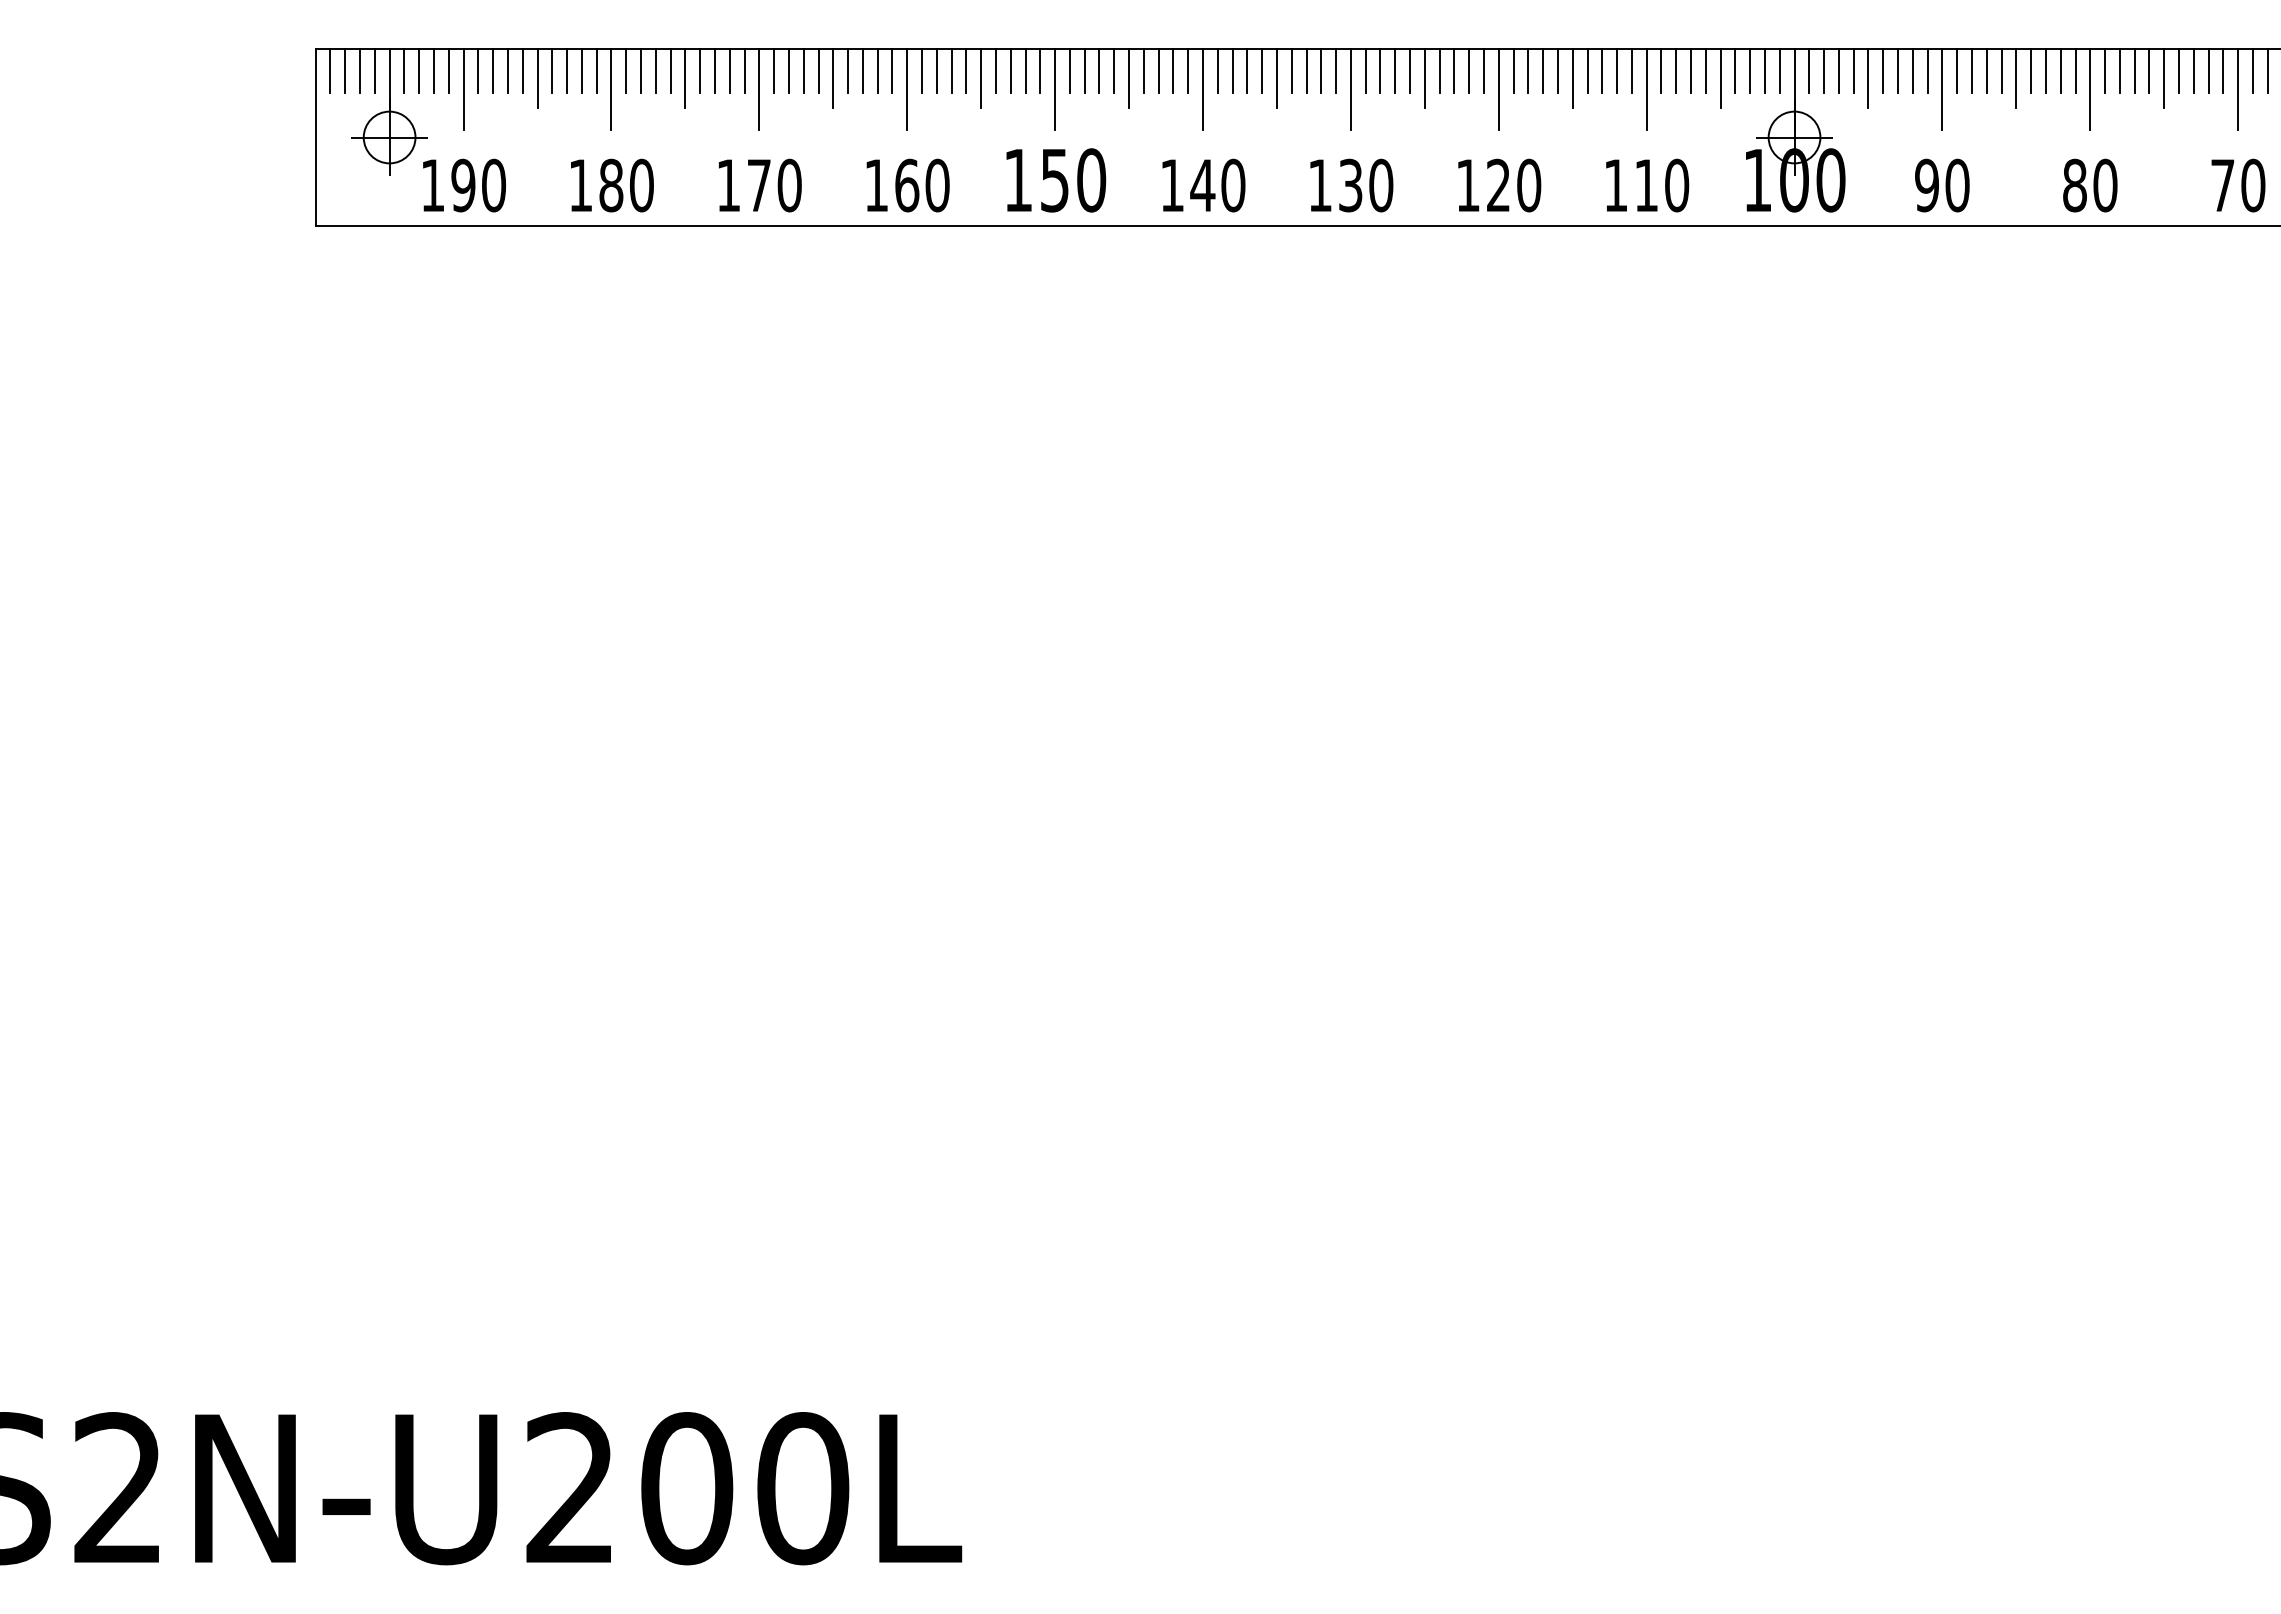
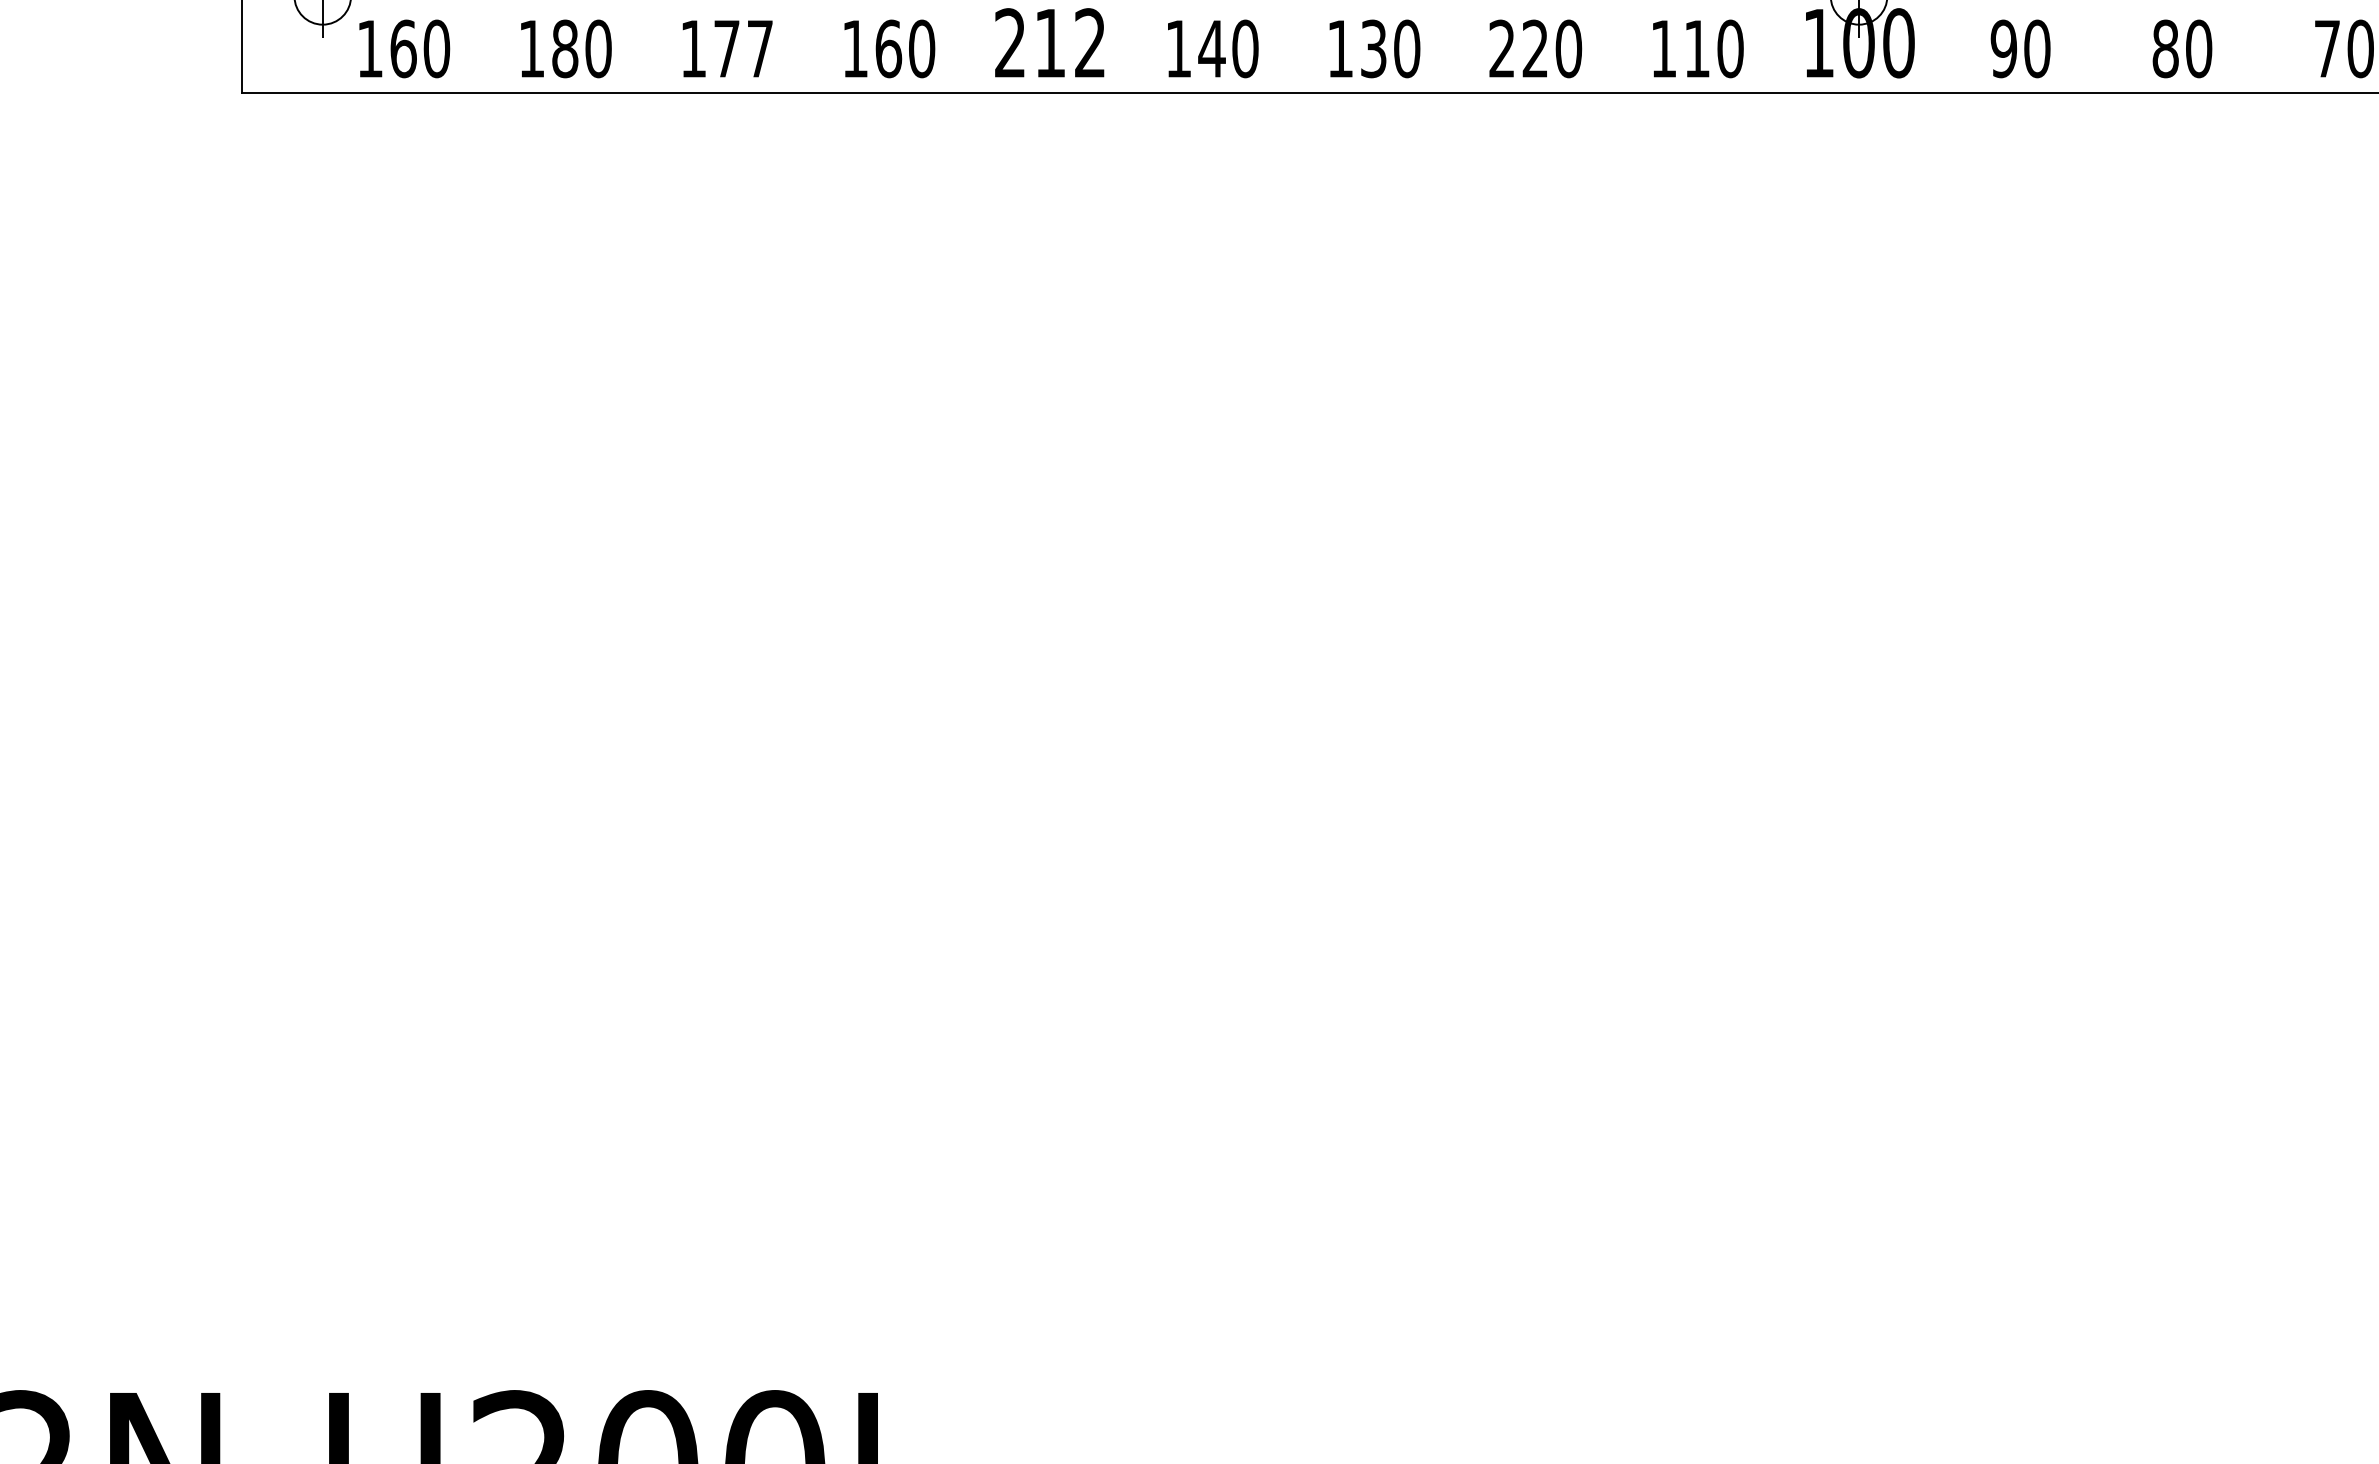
text: (1055, 180) -> (1050, 43), 150 -> 212
text: (1467, 184) -> (1501, 47), 120 -> 220
text: (463, 185) -> (403, 48), 190 -> 160
text: (789, 185) -> (760, 48), 170 -> 177

